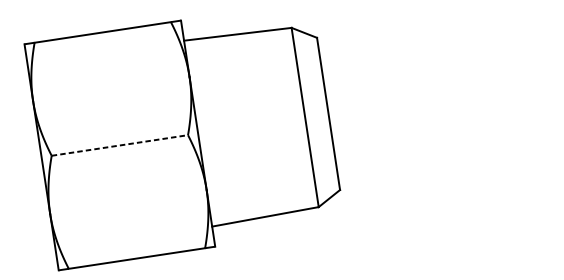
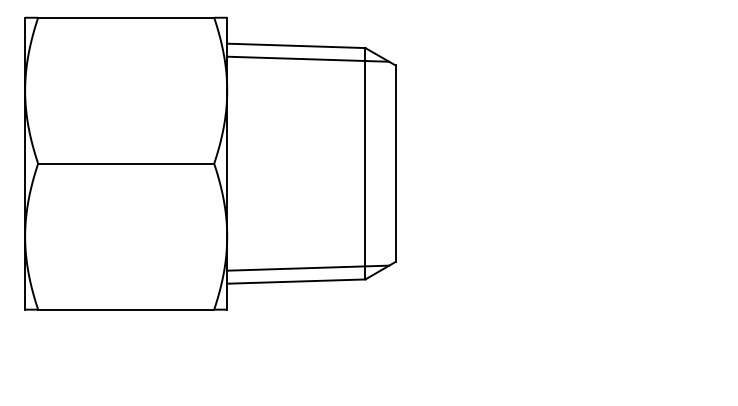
line: (248, 42) -> (308, 58), added
line: (120, 145) -> (126, 163), dashed -> solid
line: (273, 204) -> (308, 267), added

